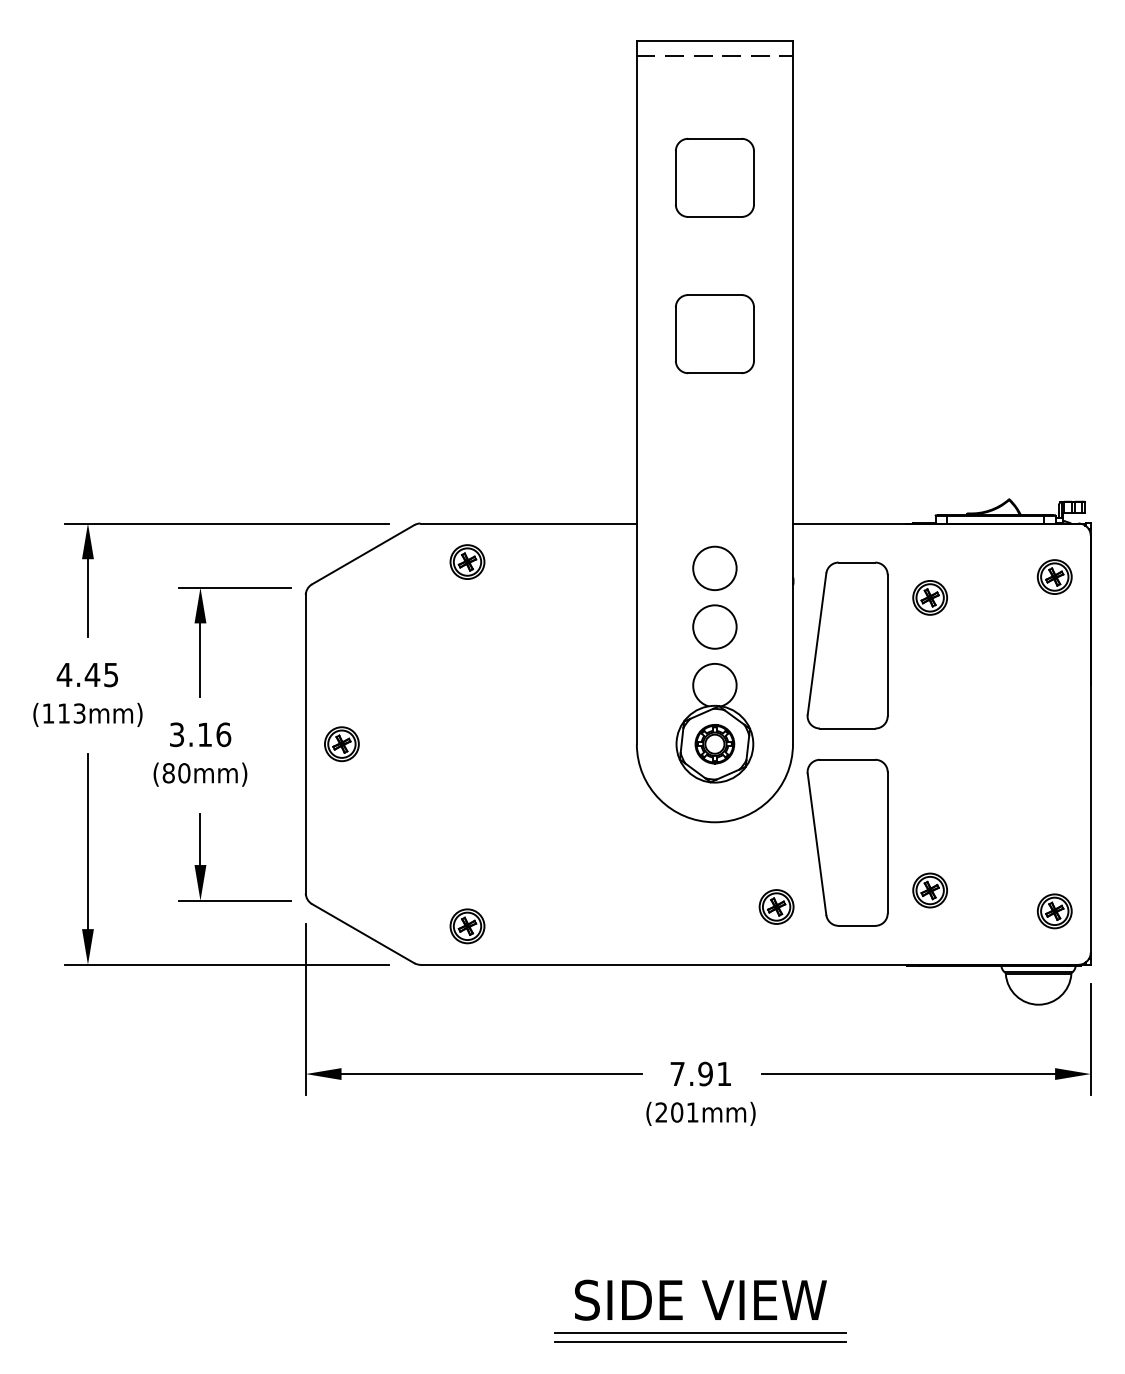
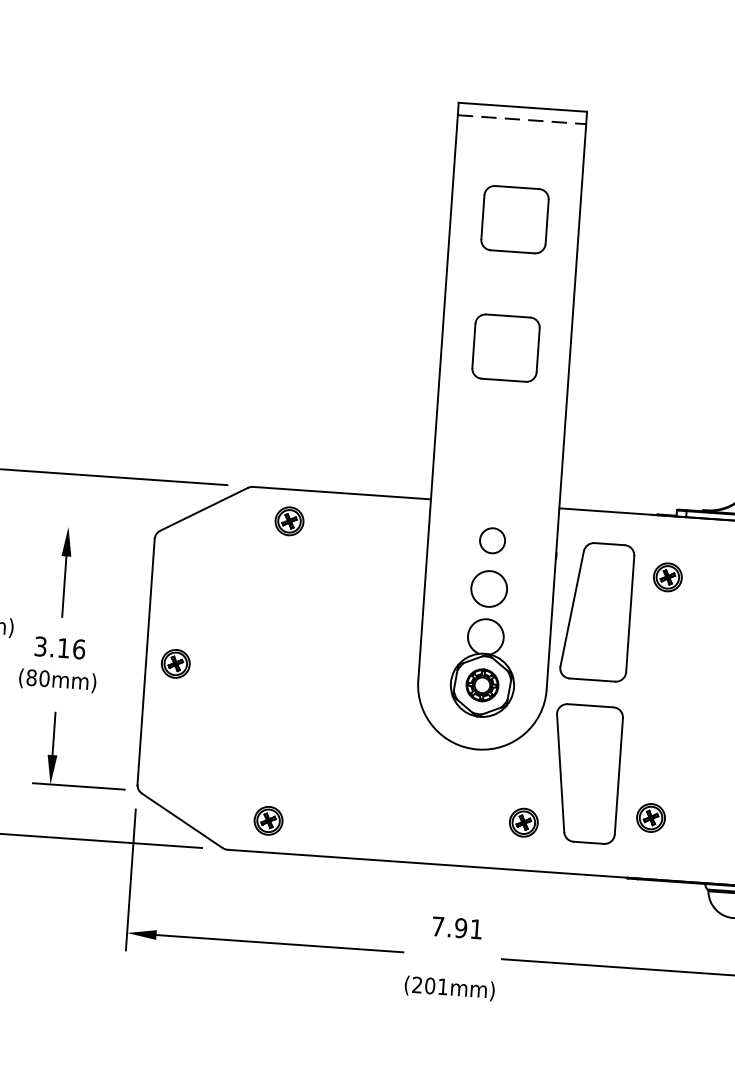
circle: (714, 568) -> (492, 540), size x0.7
line: (234, 587) -> (96, 528), removed
text: (700, 1073) -> (456, 927), moved

